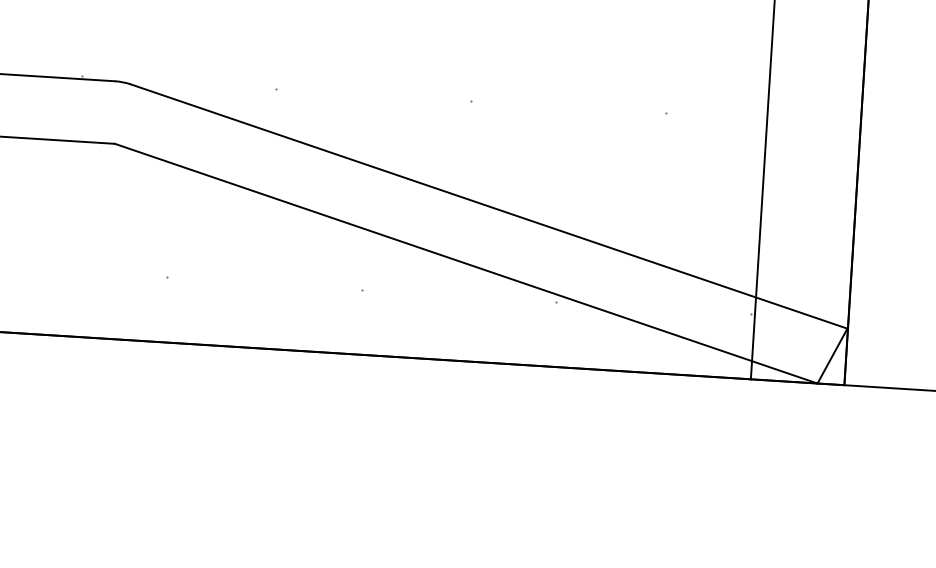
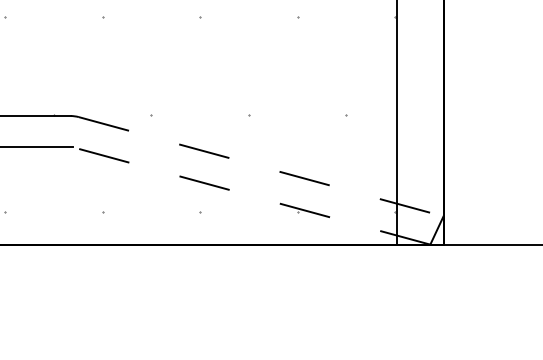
line: (489, 206) -> (261, 166), solid -> dashed
line: (466, 262) -> (251, 195), solid -> dashed

